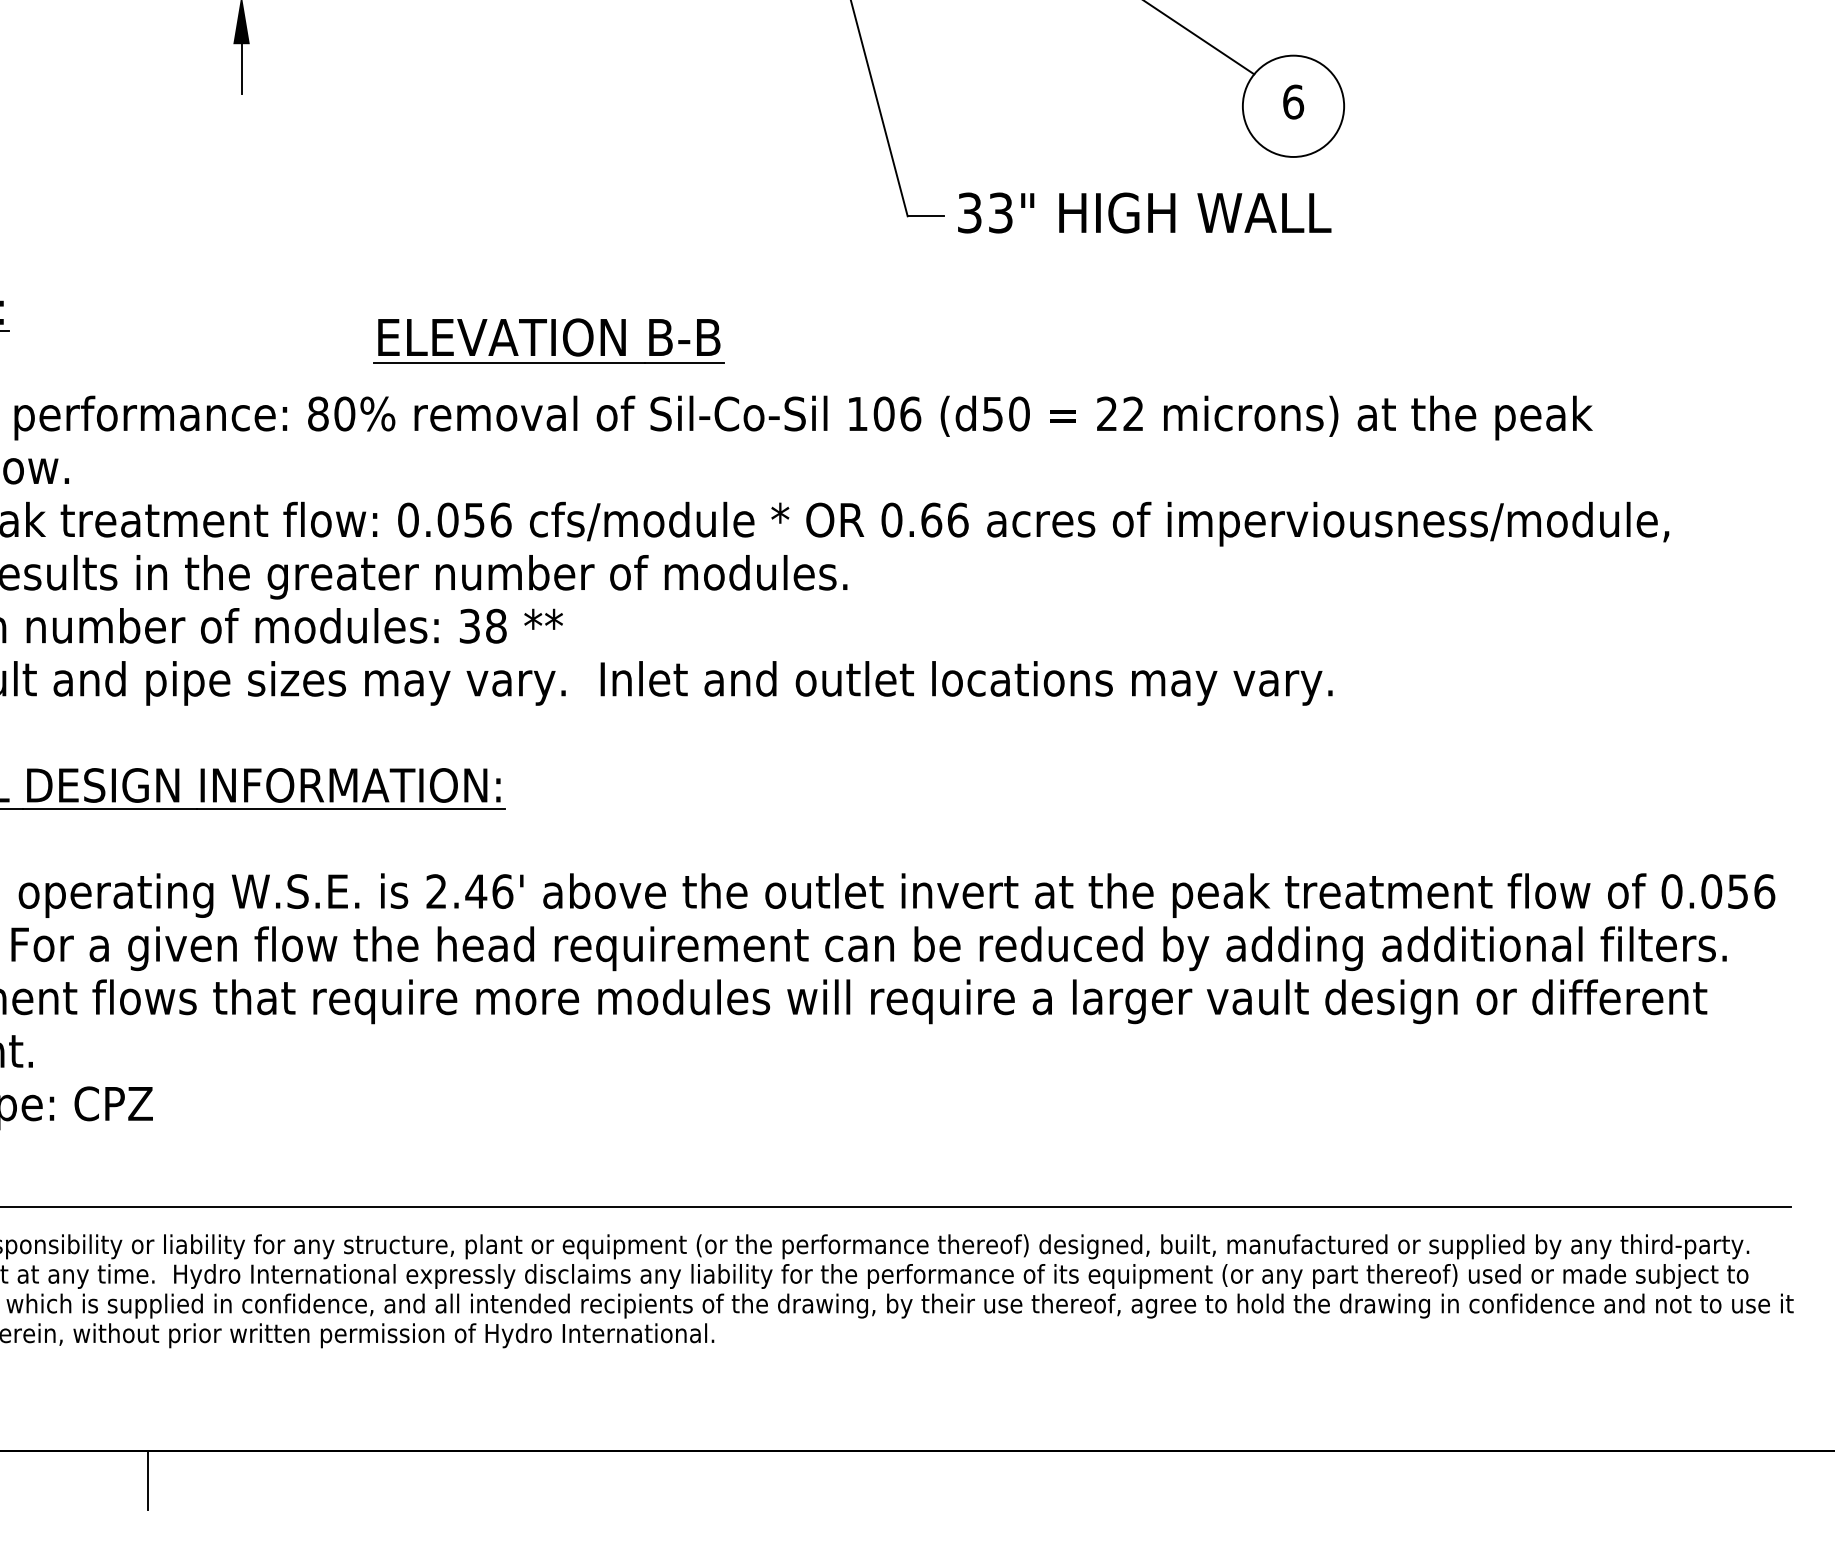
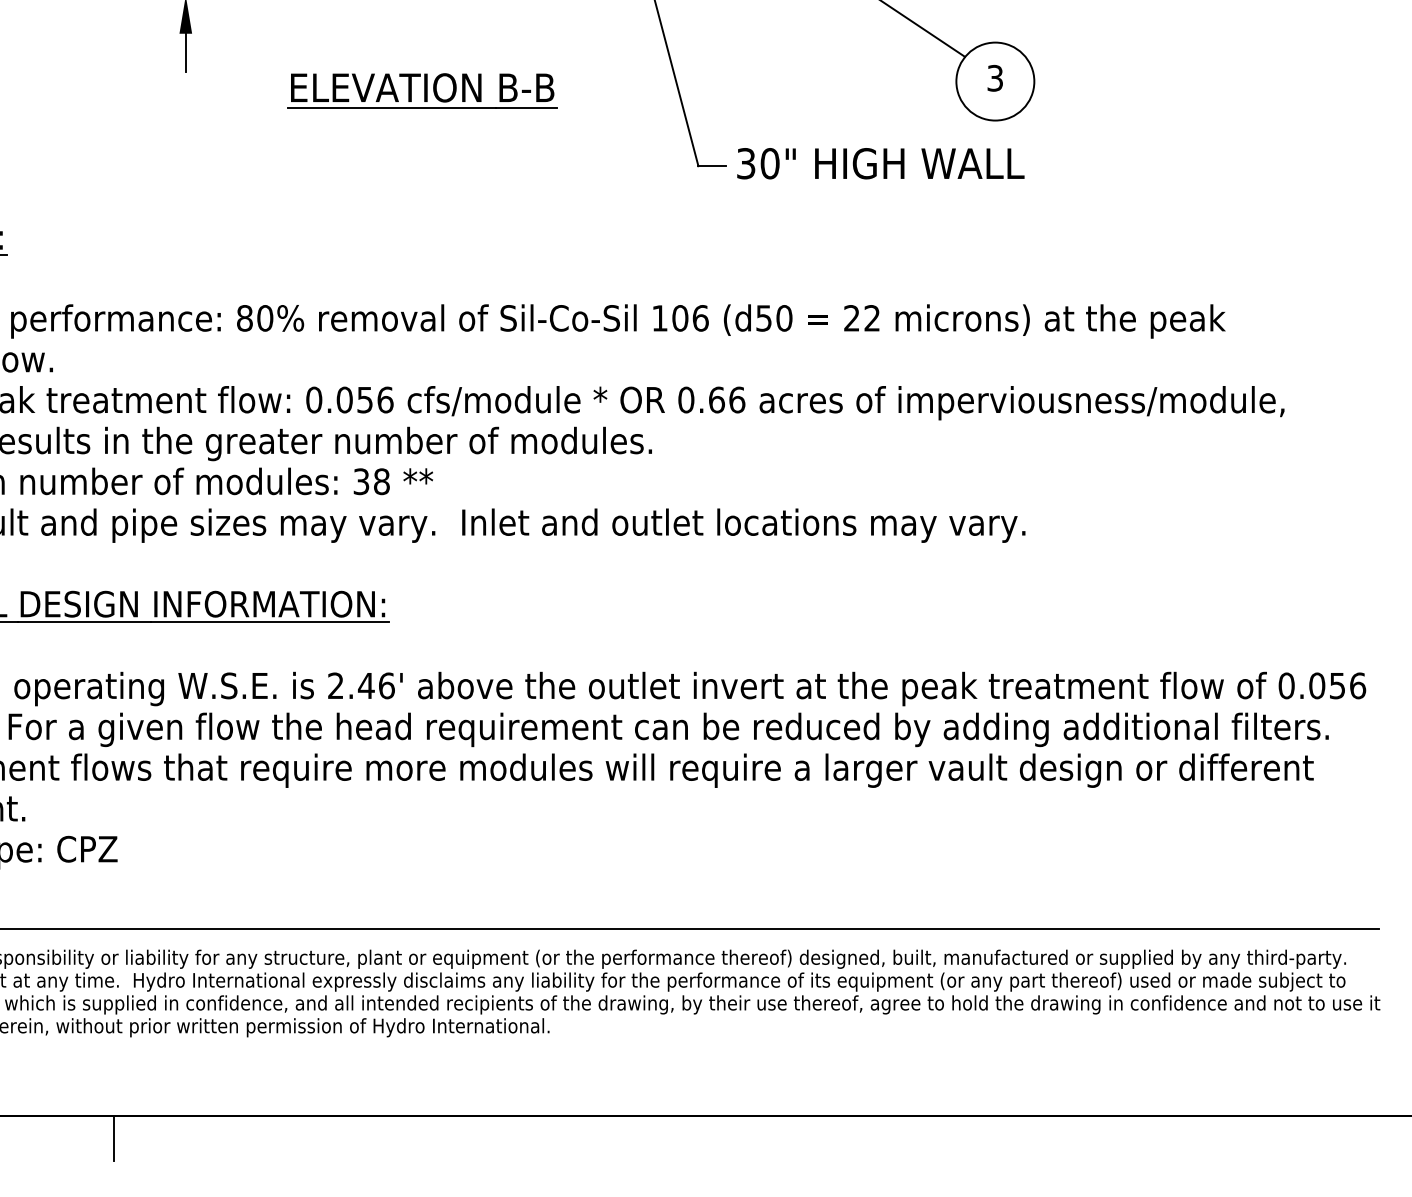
text: (1293, 101) -> (995, 77), 6 -> 3
text: (1000, 212) -> (769, 163), 33" -> 30"
part: (548, 340) -> (422, 90), moved

